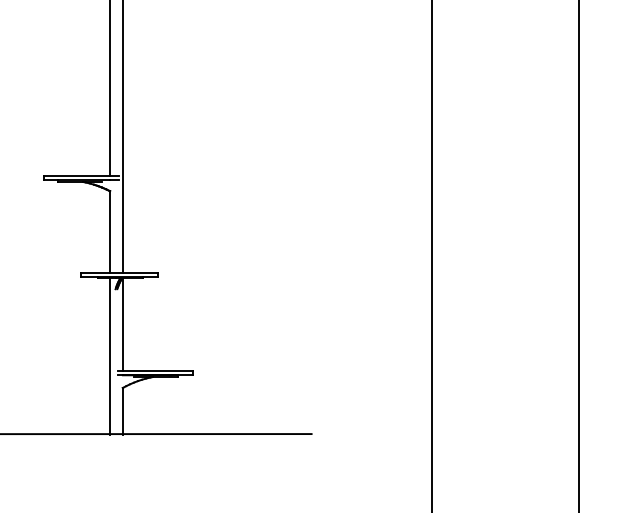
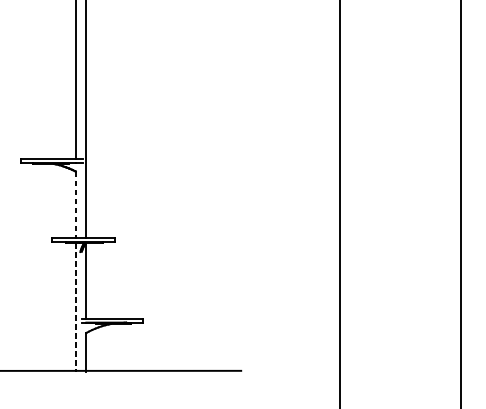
line: (109, 231) -> (75, 204), solid -> dashed
line: (109, 356) -> (75, 307), solid -> dashed

